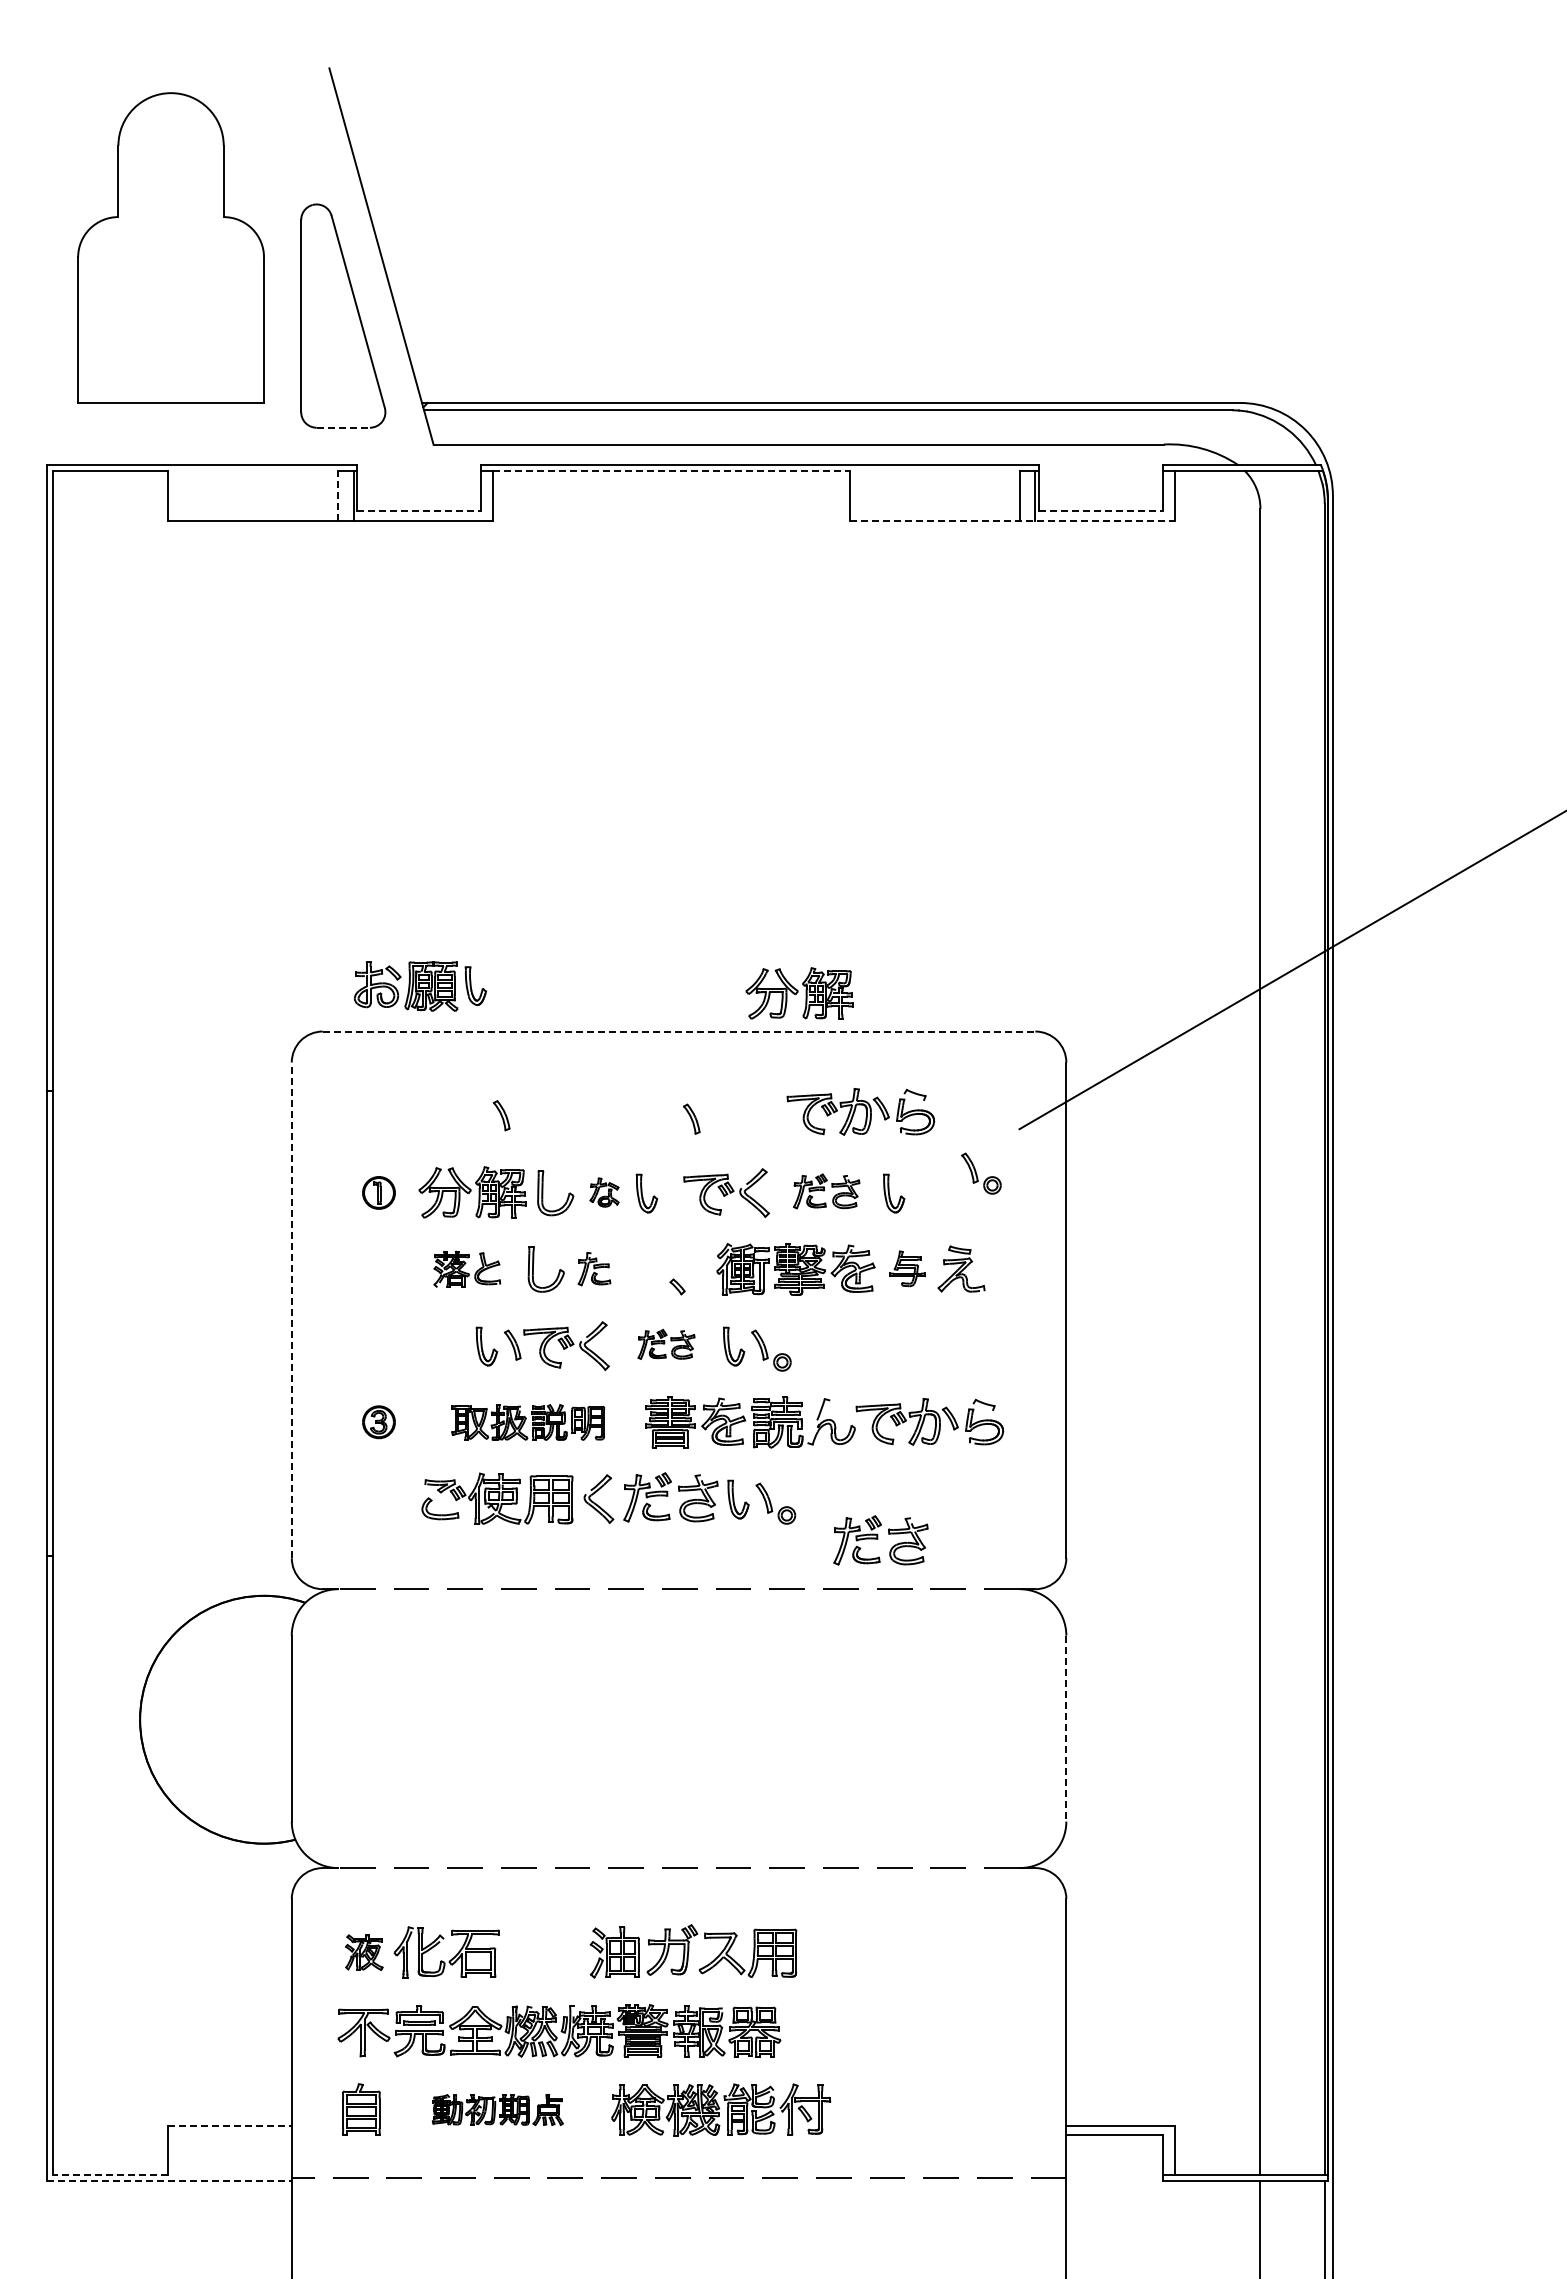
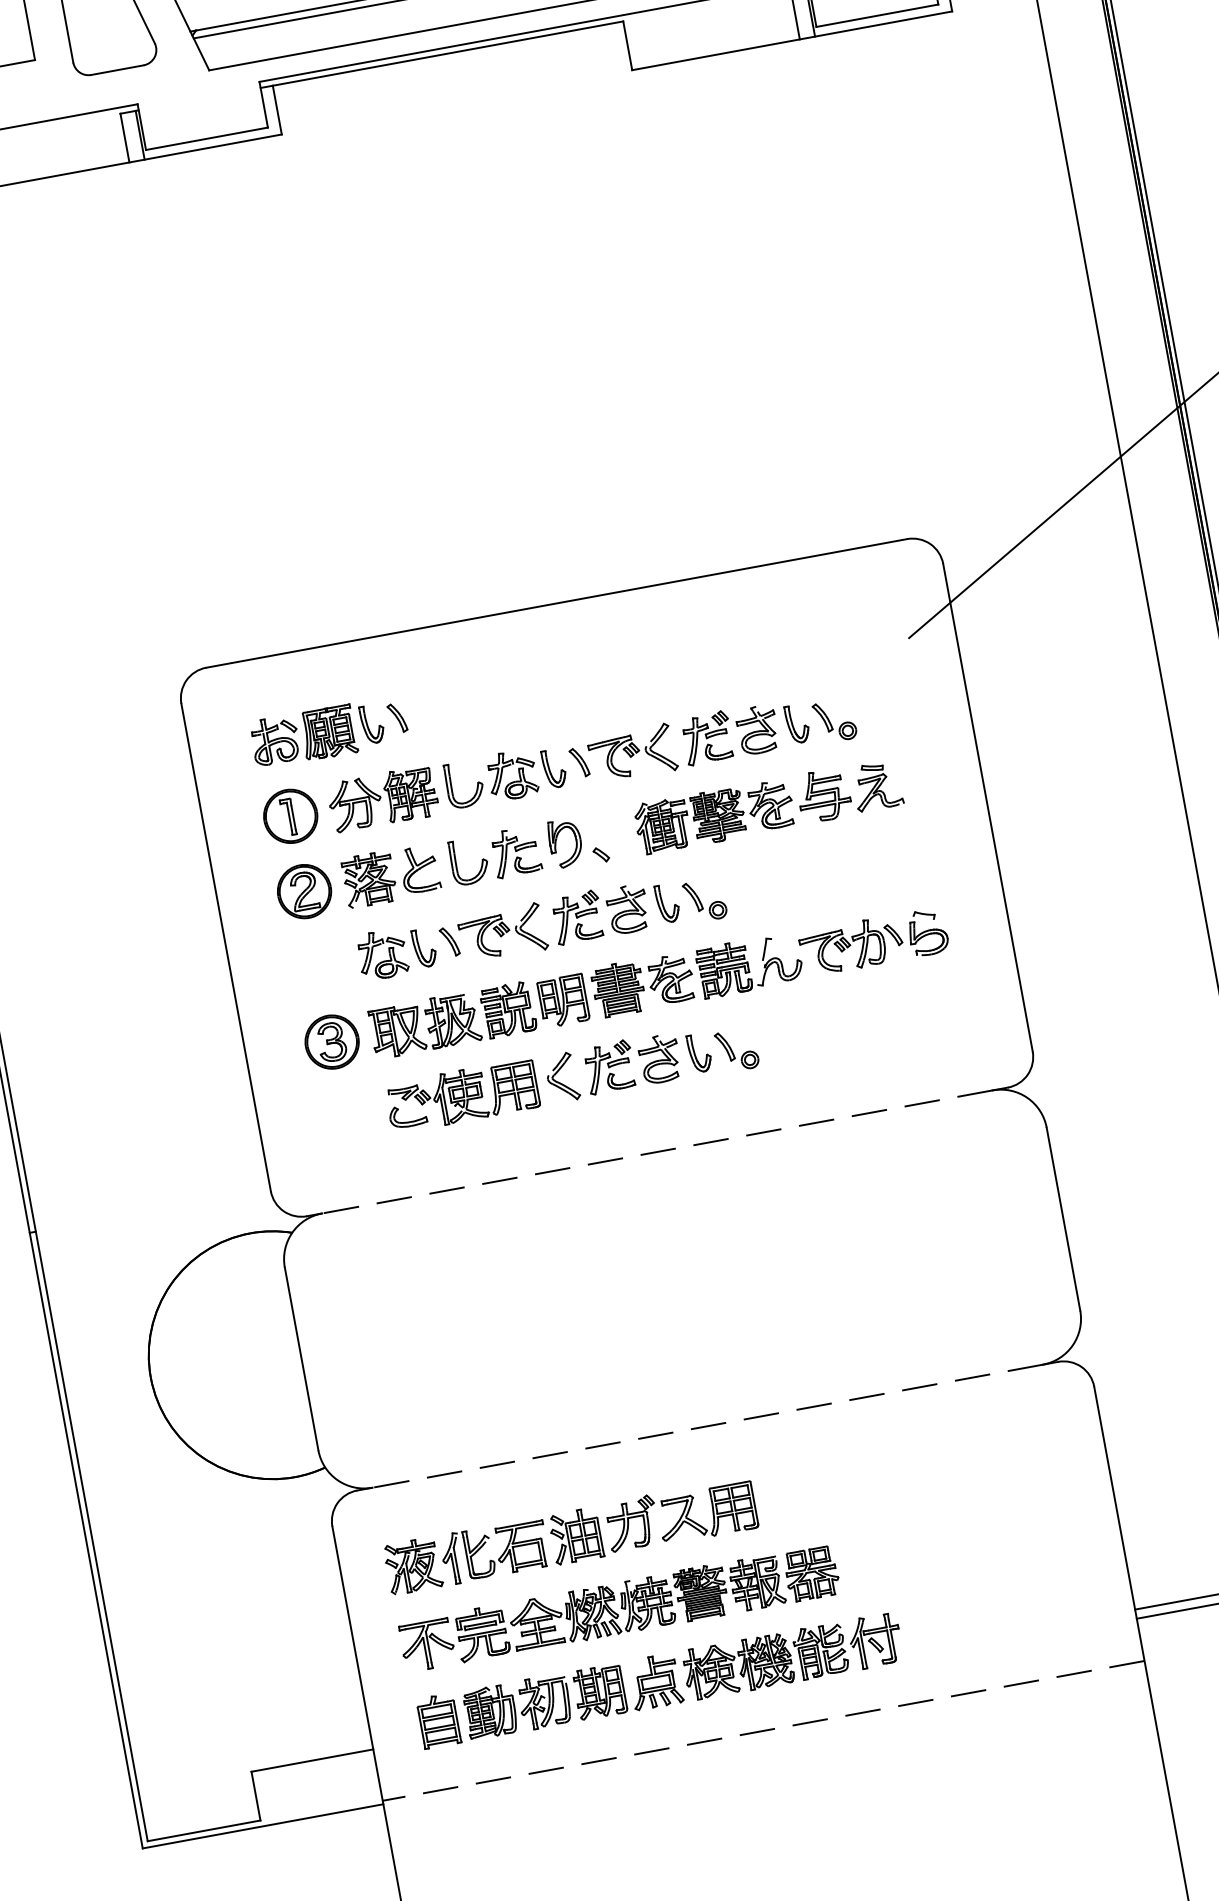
line: (343, 427) -> (117, 69), dashed -> solid
line: (671, 471) -> (448, 53), dashed -> solid
line: (338, 495) -> (124, 137), dashed -> solid
line: (418, 511) -> (206, 138), dashed -> solid
line: (1100, 511) -> (877, 15), dashed -> solid
line: (1012, 520) -> (792, 40), dashed -> solid
part: (419, 986) -> (316, 734), moved
part: (799, 993) -> (668, 544), removed
line: (679, 1031) -> (557, 603), dashed -> solid
part: (860, 1111) -> (749, 649), removed
part: (691, 1118) -> (579, 761), moved
part: (981, 1173) -> (834, 721), moved
part: (826, 1191) -> (730, 734), size x1.43
part: (378, 1192) -> (290, 816), size x1.67
part: (604, 1192) -> (512, 775), size x1.67
part: (636, 1264) -> (556, 840), added
part: (378, 1268) -> (303, 890), added
part: (907, 1268) -> (824, 795), size x1.43
part: (467, 1269) -> (391, 875), size x1.43
part: (594, 1269) -> (516, 852), size x1.43
line: (291, 1310) -> (225, 947), dashed -> solid
part: (666, 1344) -> (600, 913), size x1.67
part: (444, 1345) -> (382, 954), added
part: (378, 1421) -> (331, 1041), size x1.67
part: (527, 1422) -> (478, 1015), size x1.43
part: (880, 1540) -> (846, 1067), removed
line: (1066, 1728) -> (1063, 1218), dashed -> solid
part: (693, 1951) -> (653, 1521), moved
part: (364, 1952) -> (413, 1566), size x1.43
part: (497, 2109) -> (572, 1696), size x1.67
line: (229, 2125) -> (312, 1760), dashed -> solid
line: (110, 2175) -> (203, 1831), dashed -> solid
line: (169, 2181) -> (263, 1826), dashed -> solid

